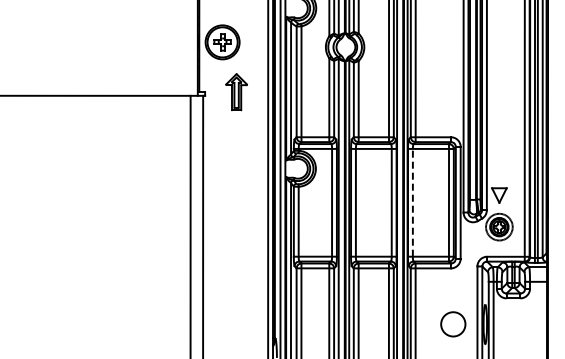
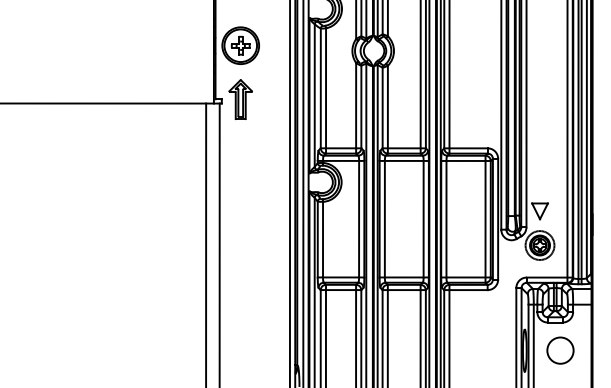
part: (236, 92) -> (240, 99), moved
line: (412, 202) -> (446, 218), dashed -> solid
circle: (453, 324) -> (560, 350), moved

